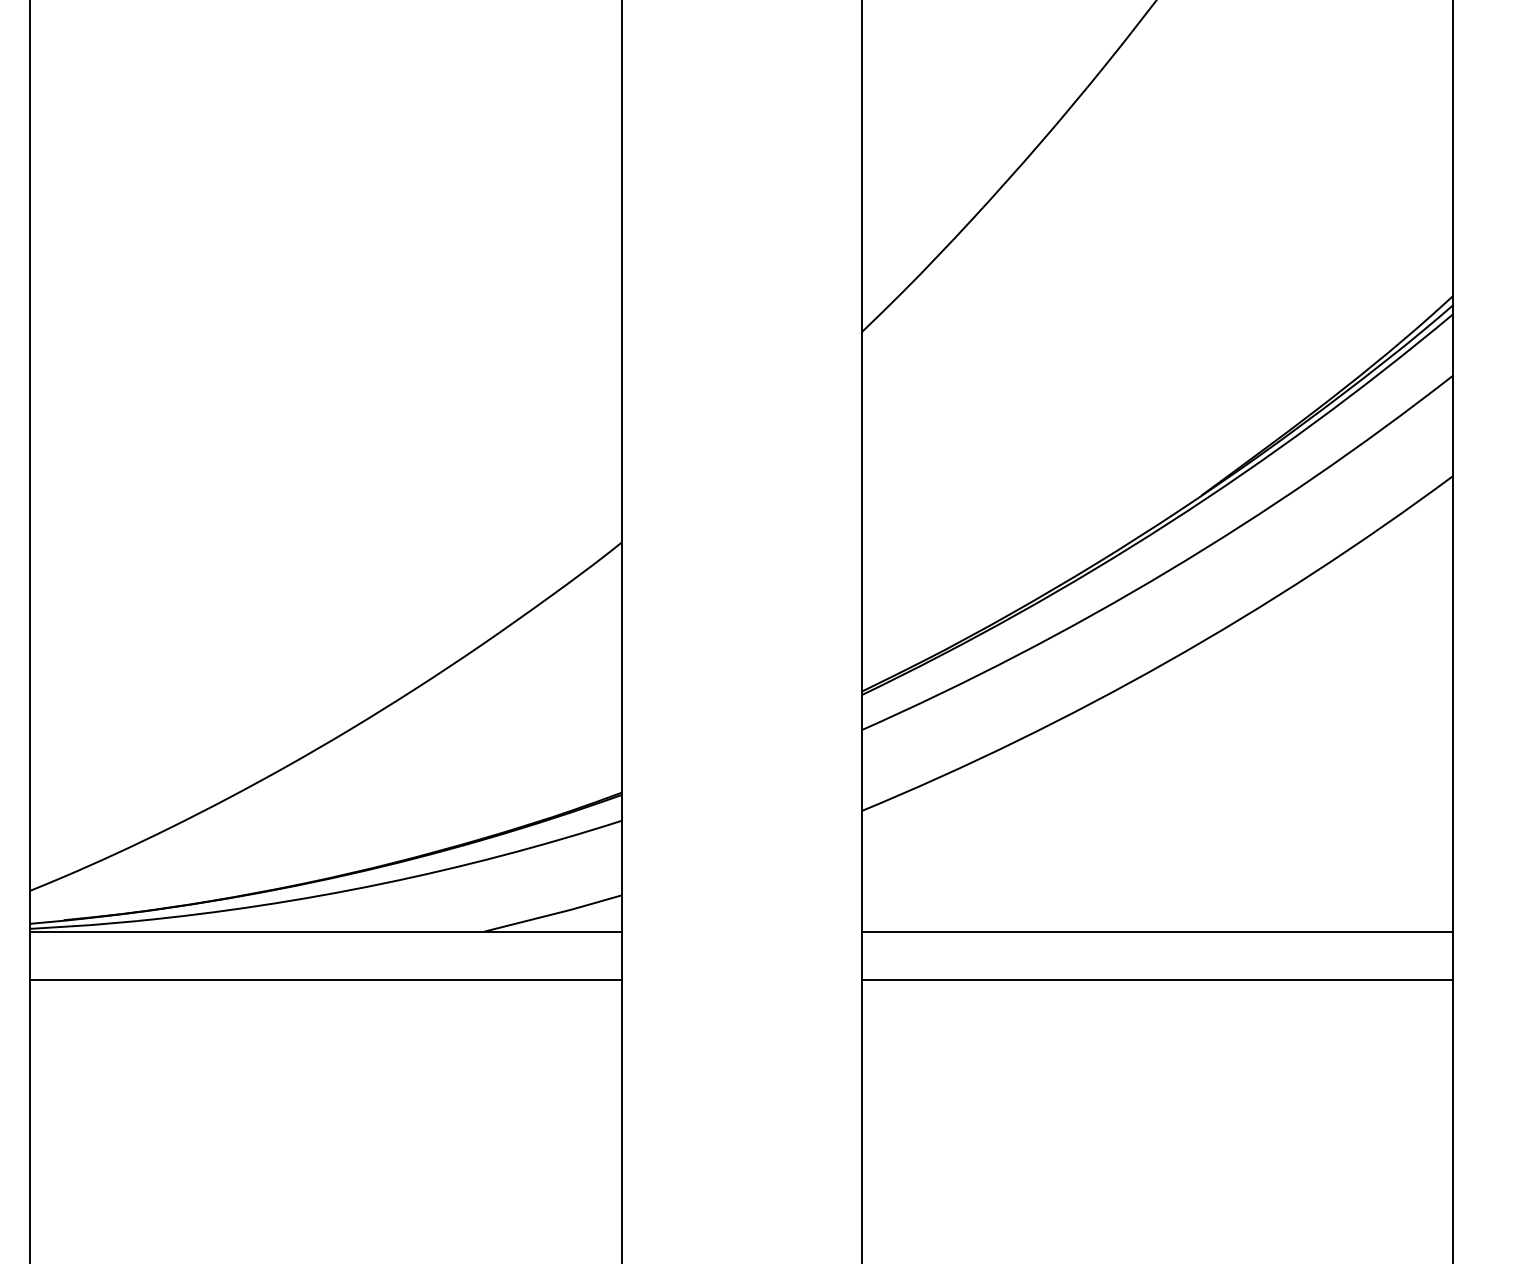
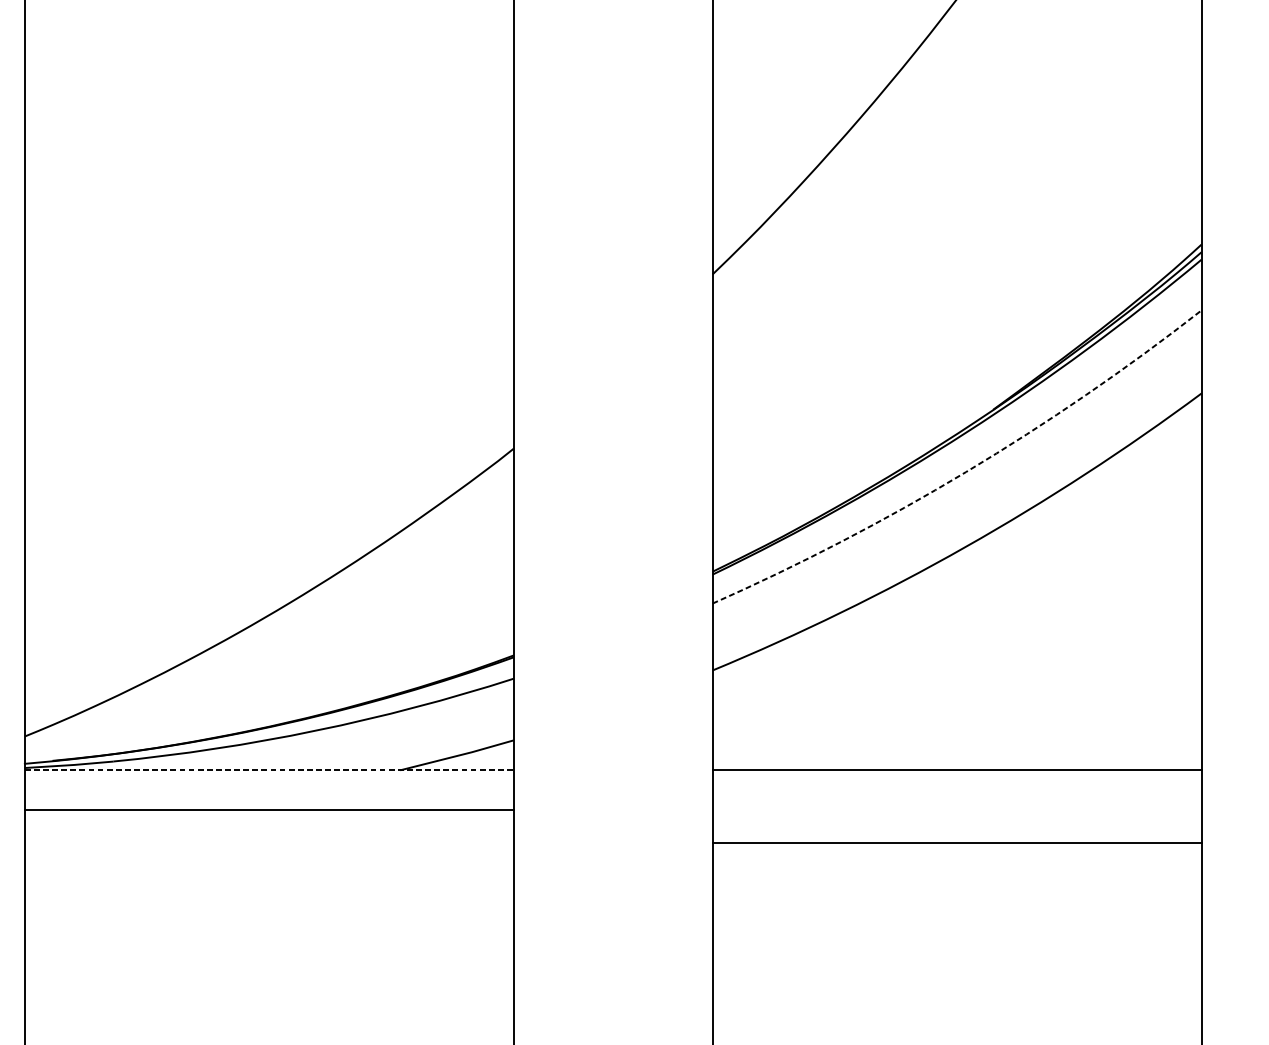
arc: (1168, 571) -> (966, 472), solid -> dashed
line: (325, 931) -> (268, 770), solid -> dashed
line: (1157, 979) -> (957, 842), moved

